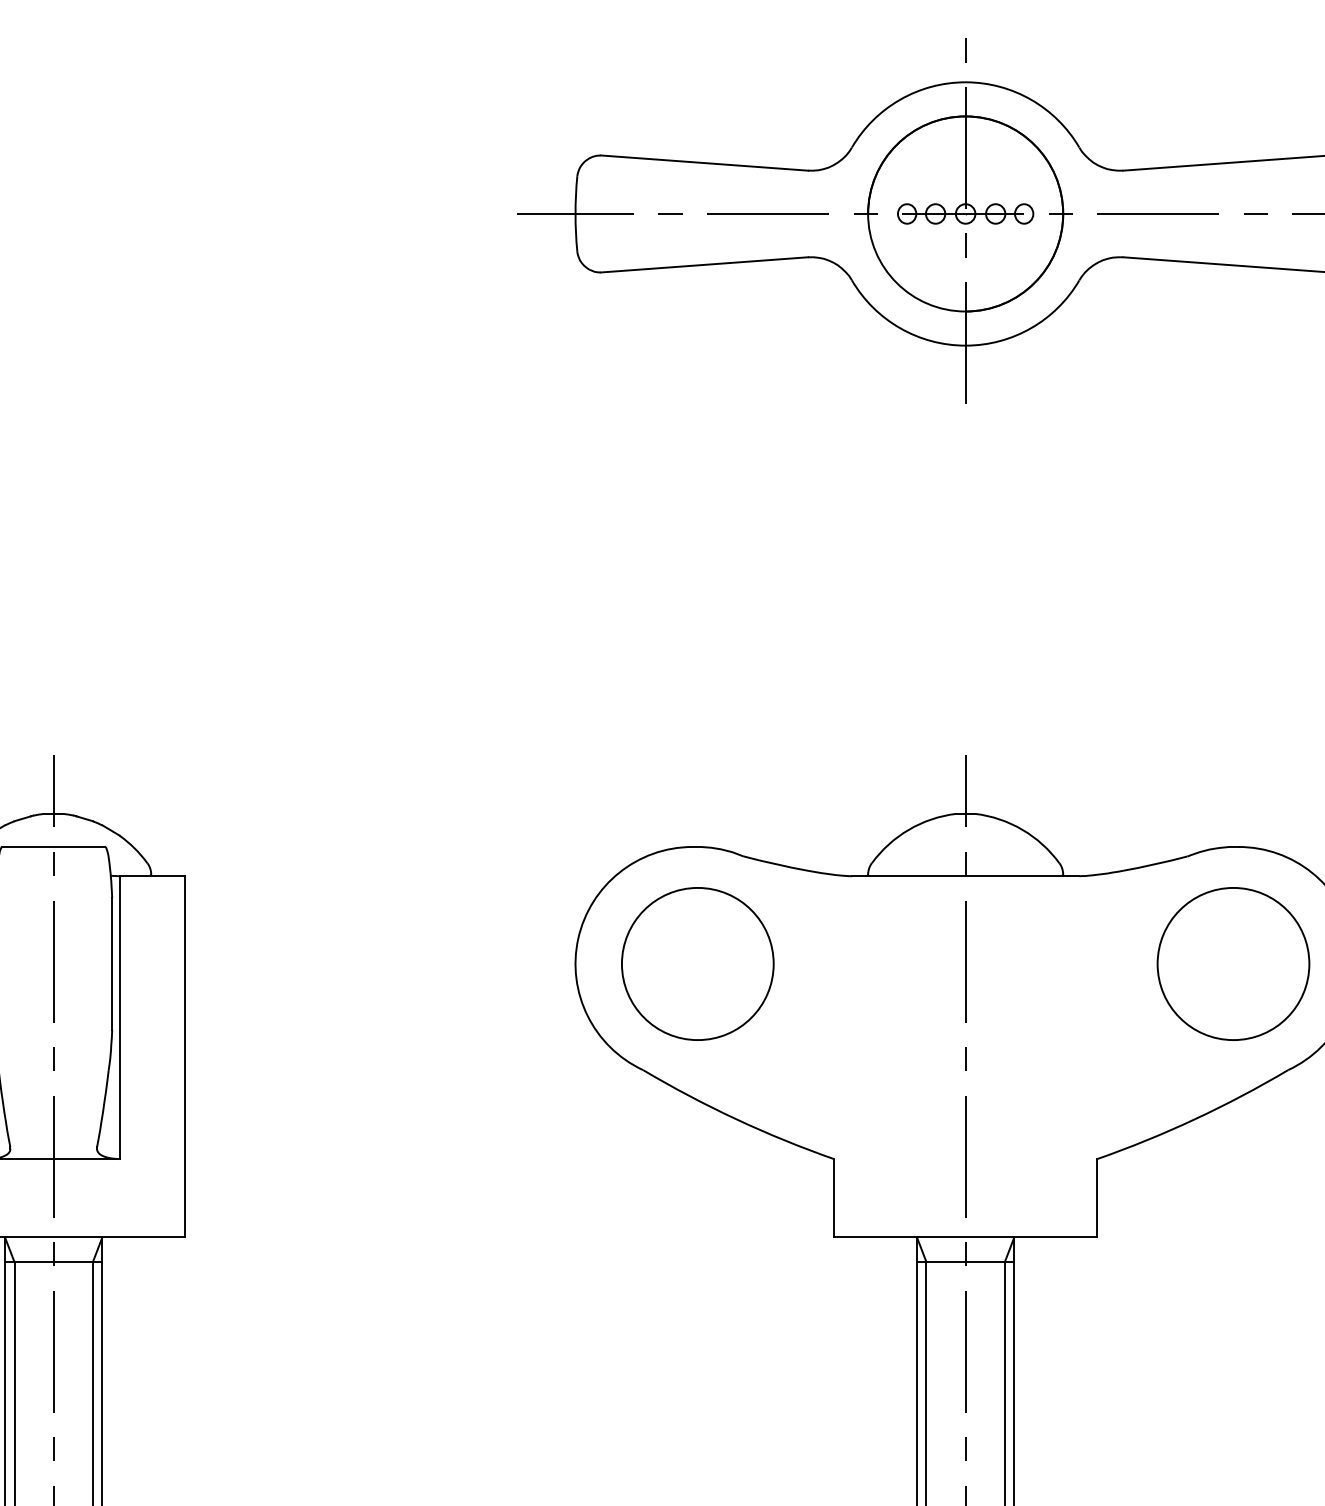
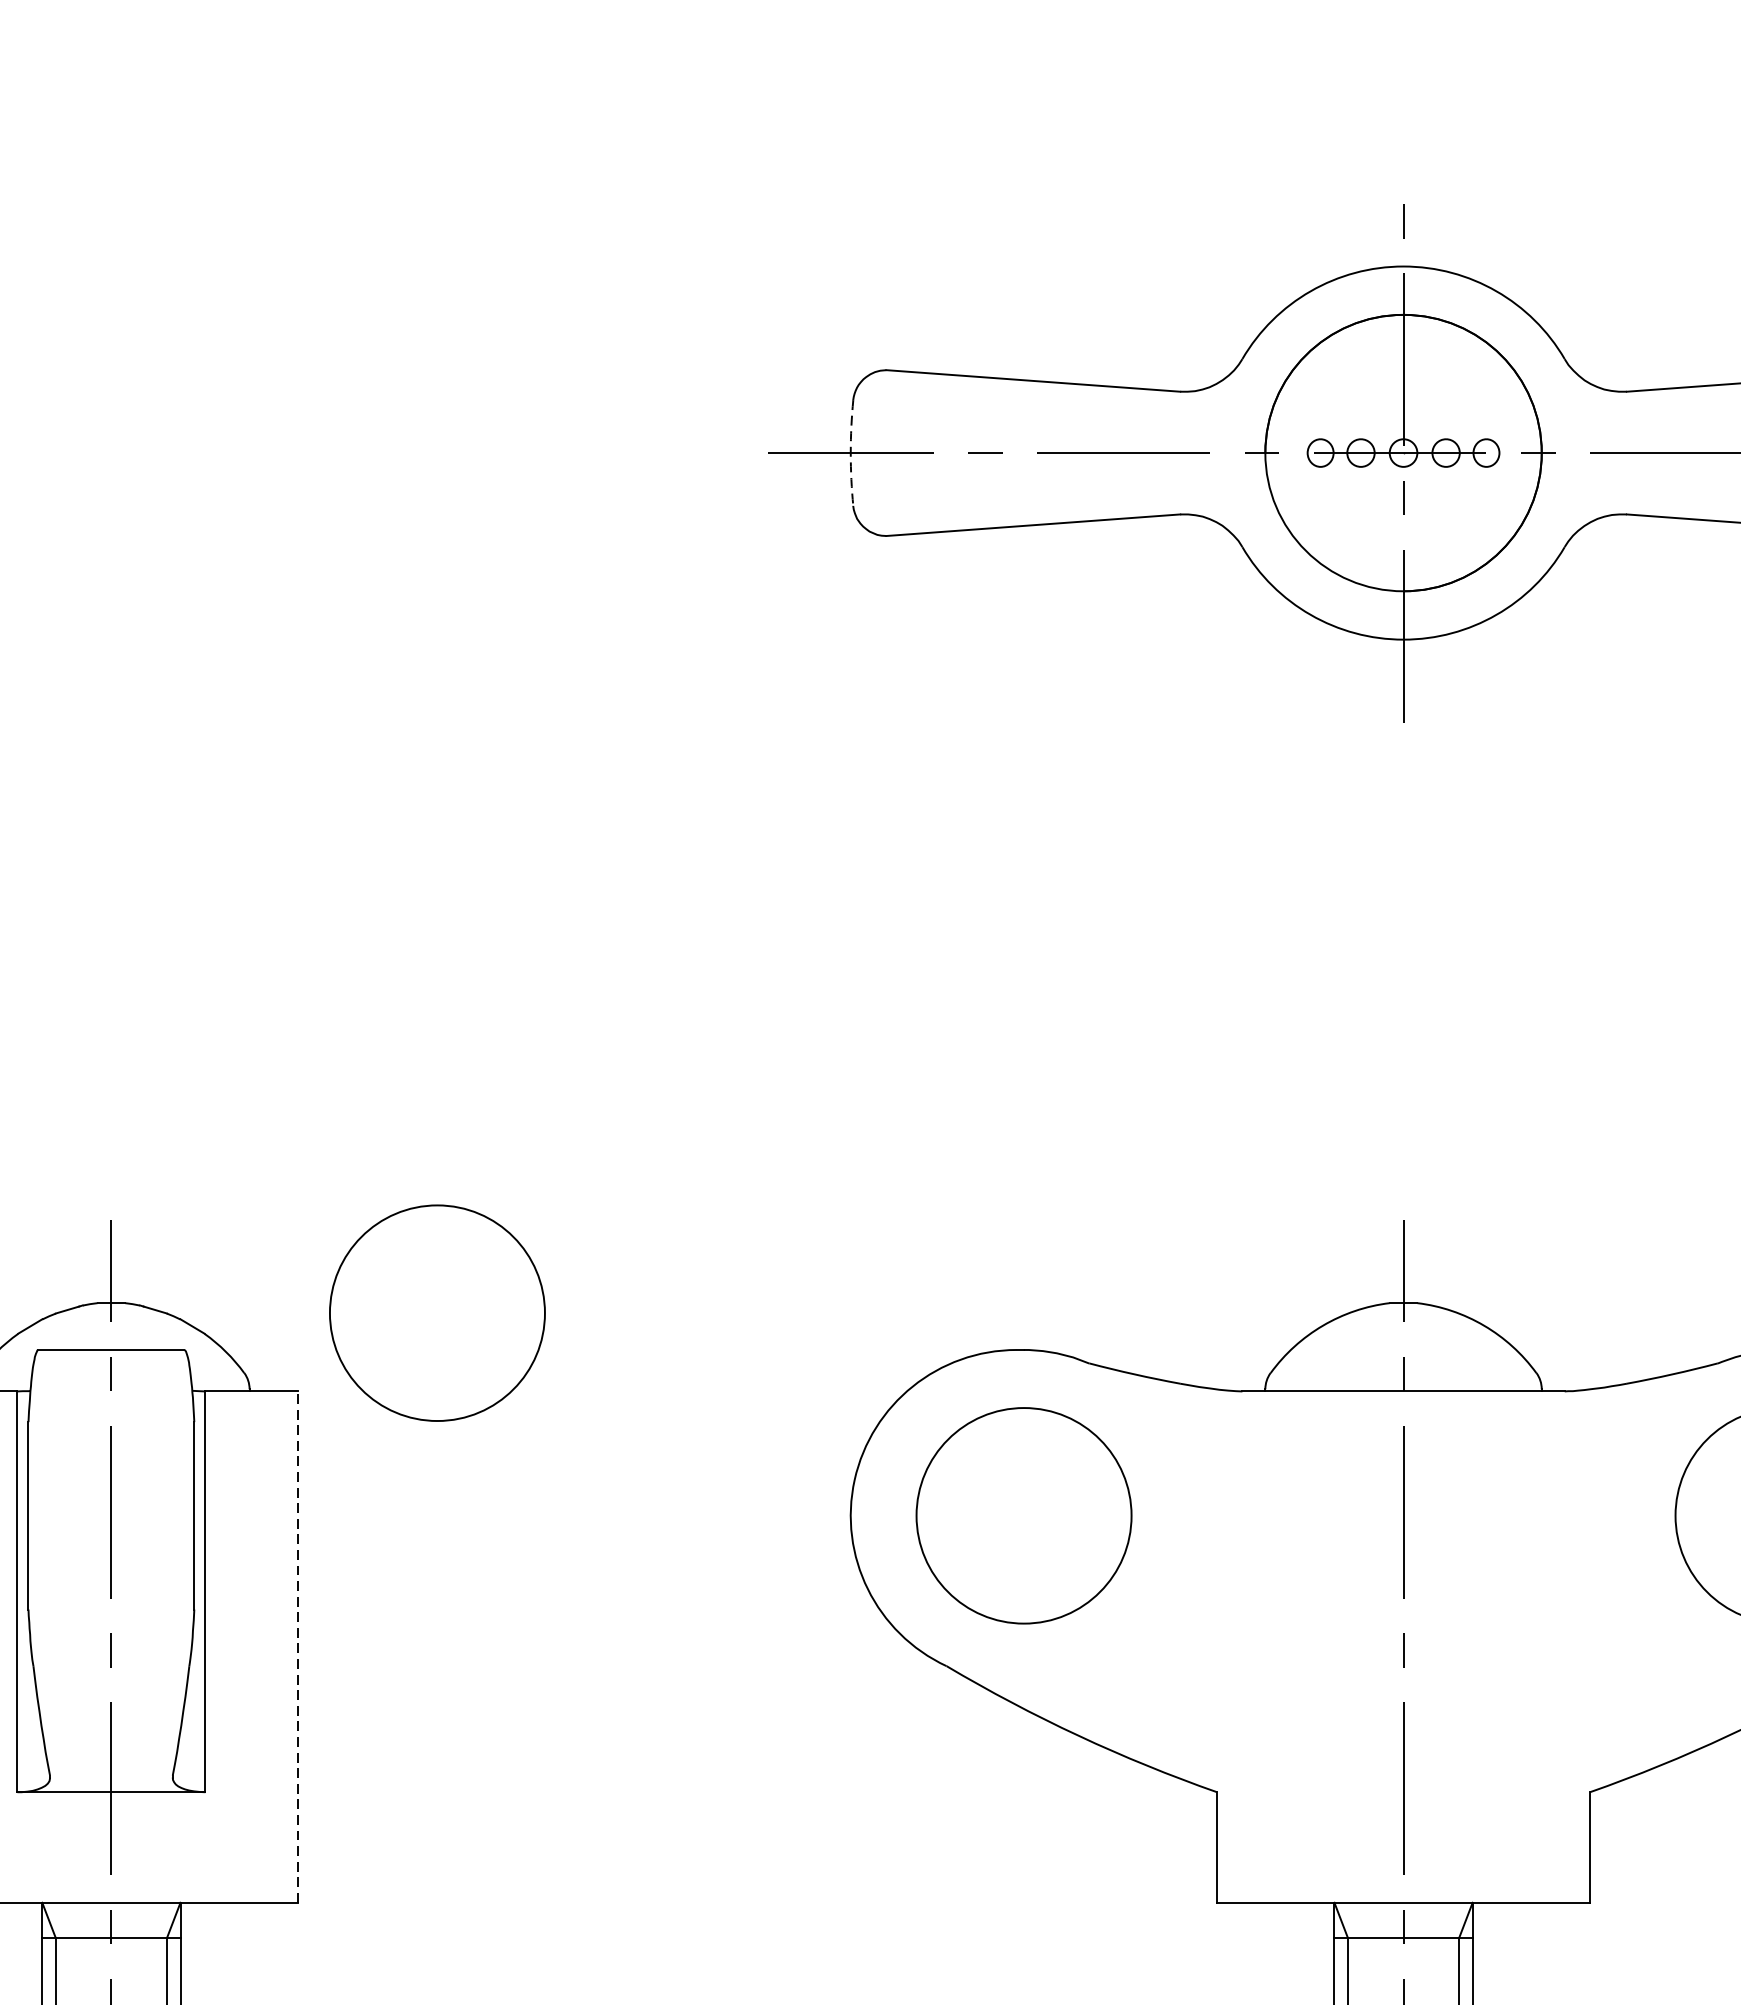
arc: (575, 213) -> (850, 452), solid -> dashed
part: (283, 820) -> (436, 1312), added
line: (185, 1056) -> (298, 1646), solid -> dashed

